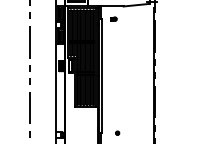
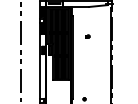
part: (113, 18) -> (87, 36), moved

